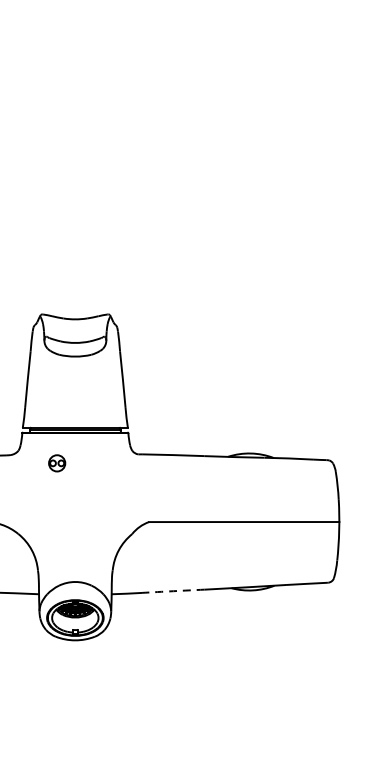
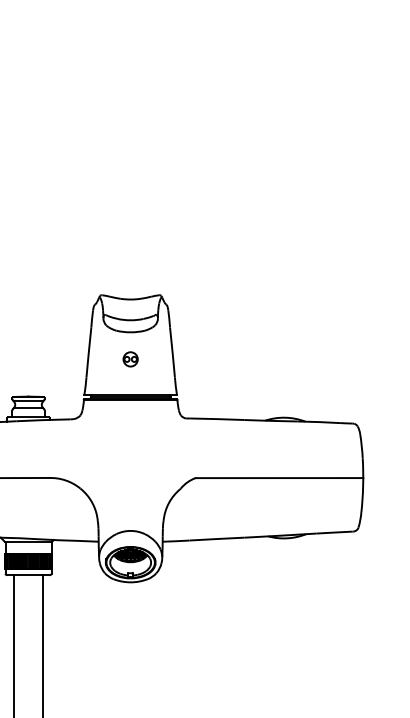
part: (56, 463) -> (130, 359), moved
arc: (173, 591) -> (217, 539), dashed -> solid

